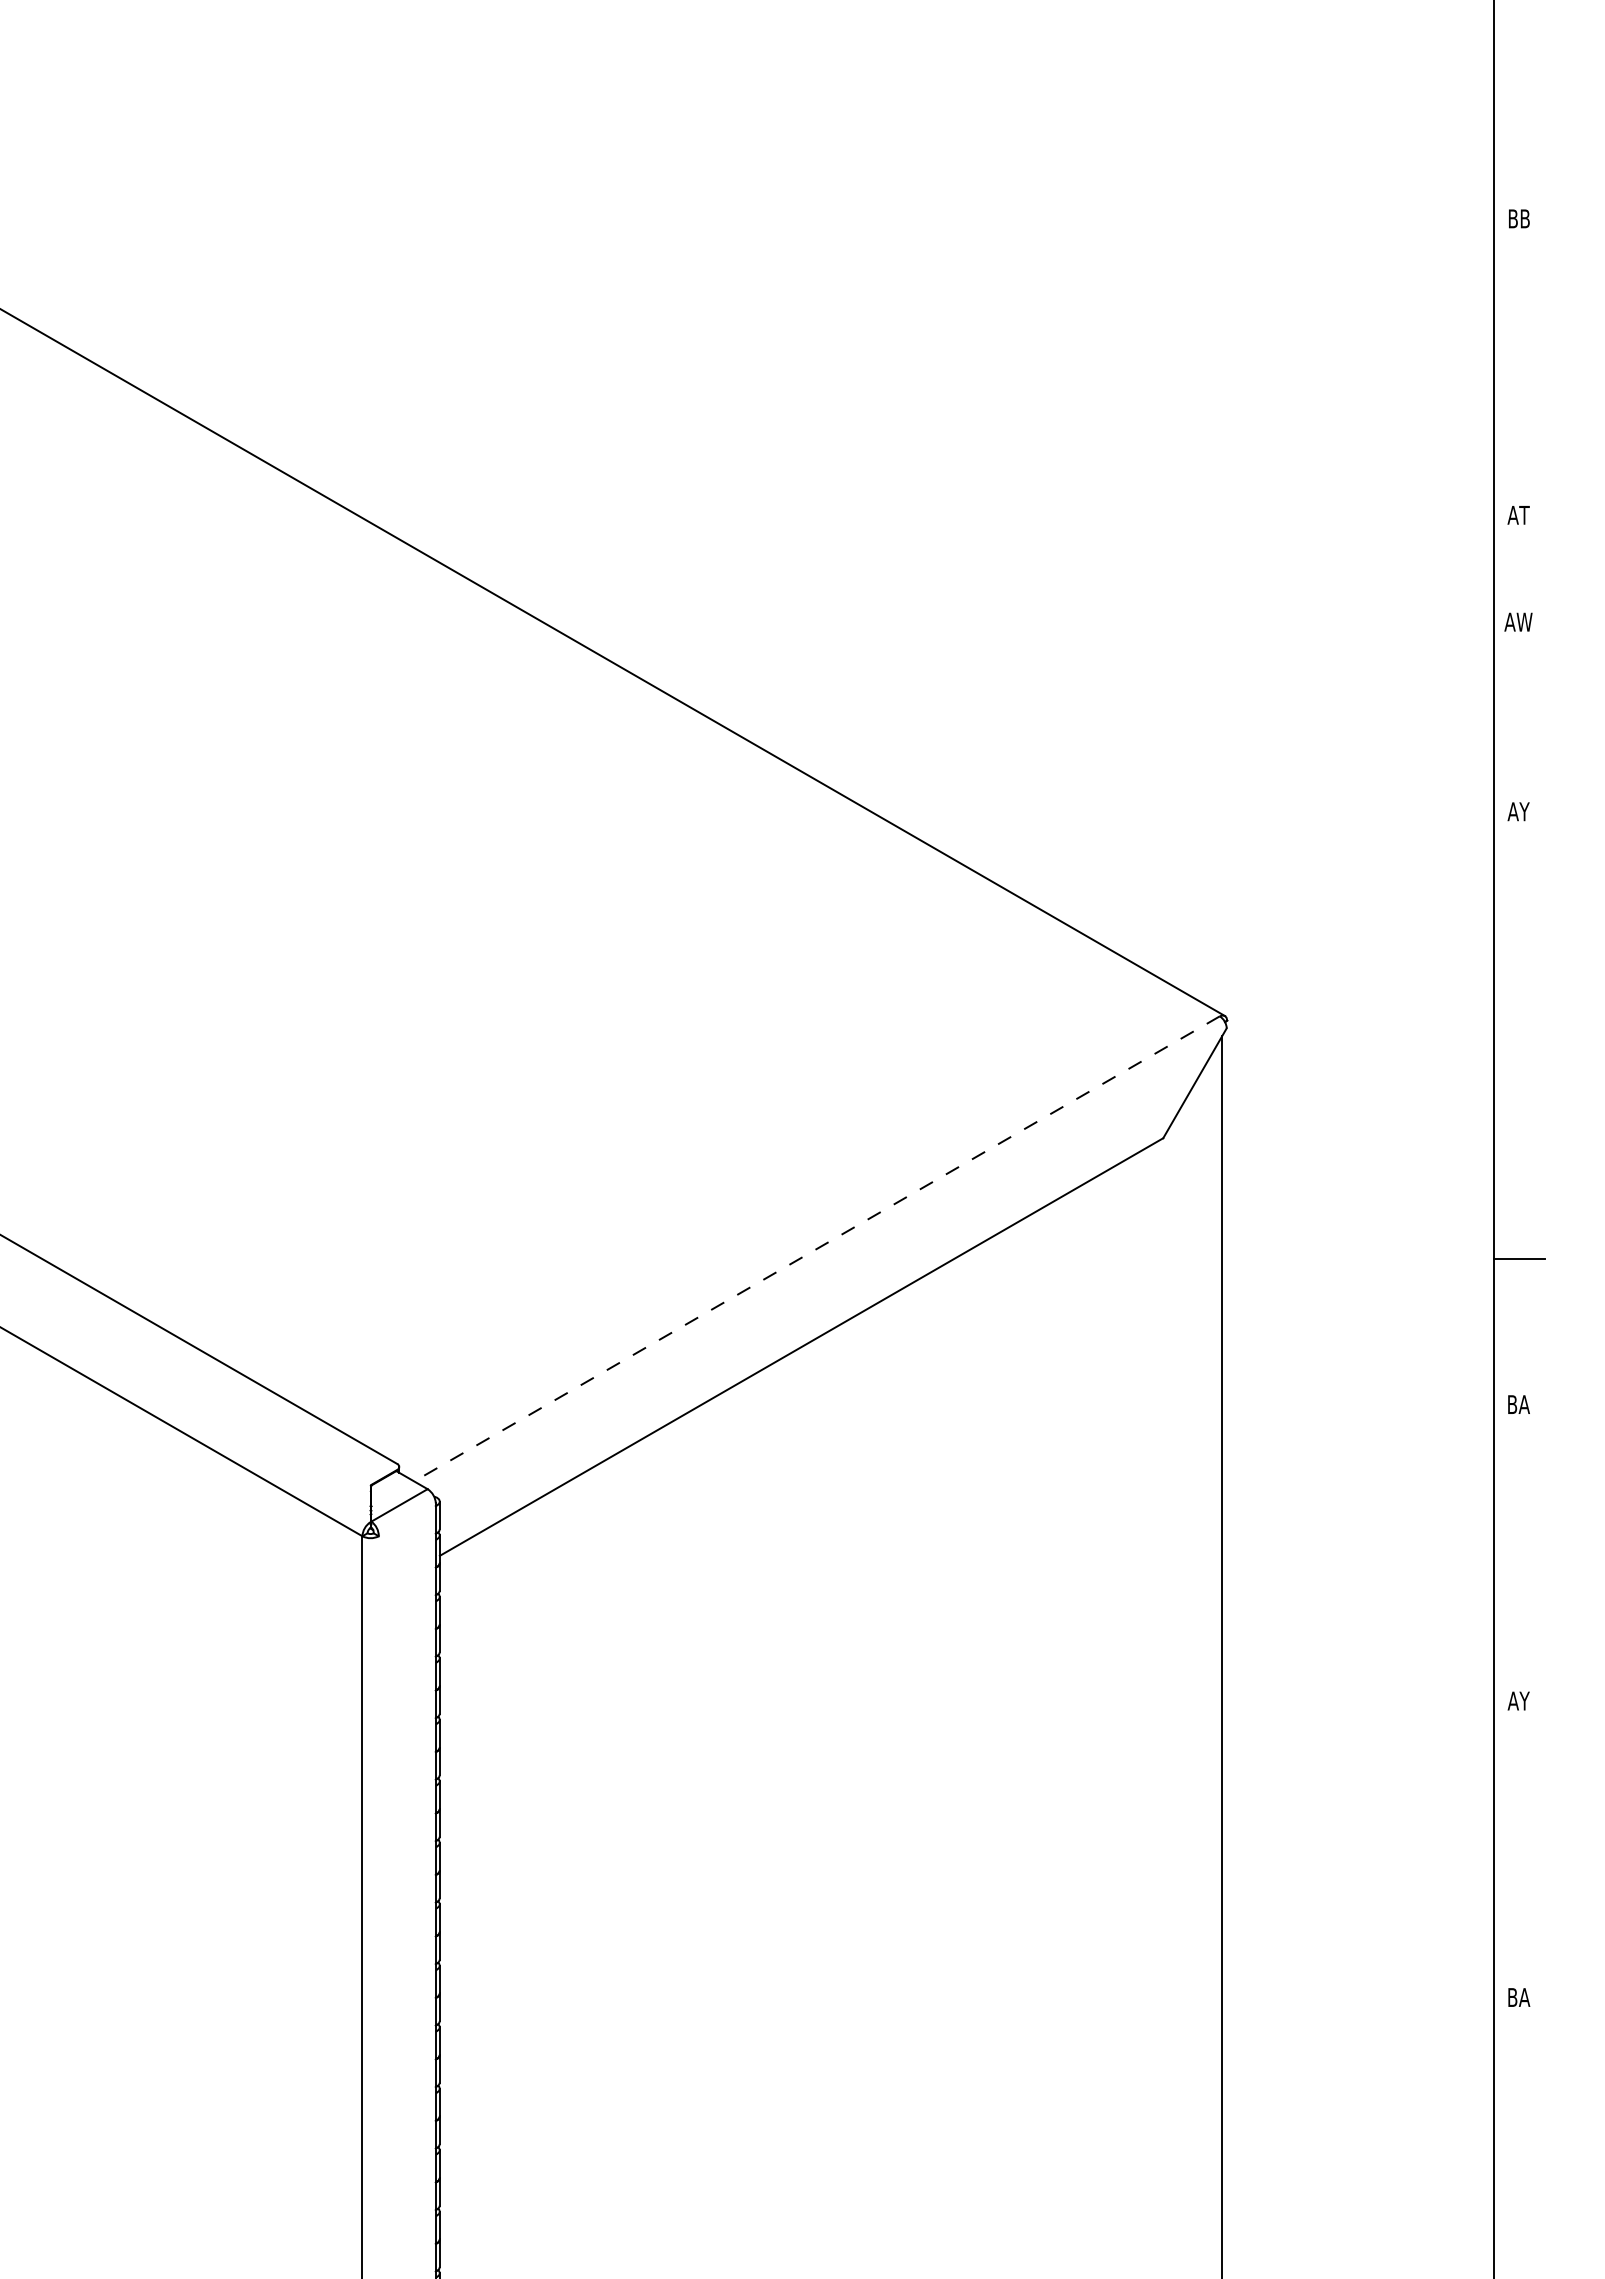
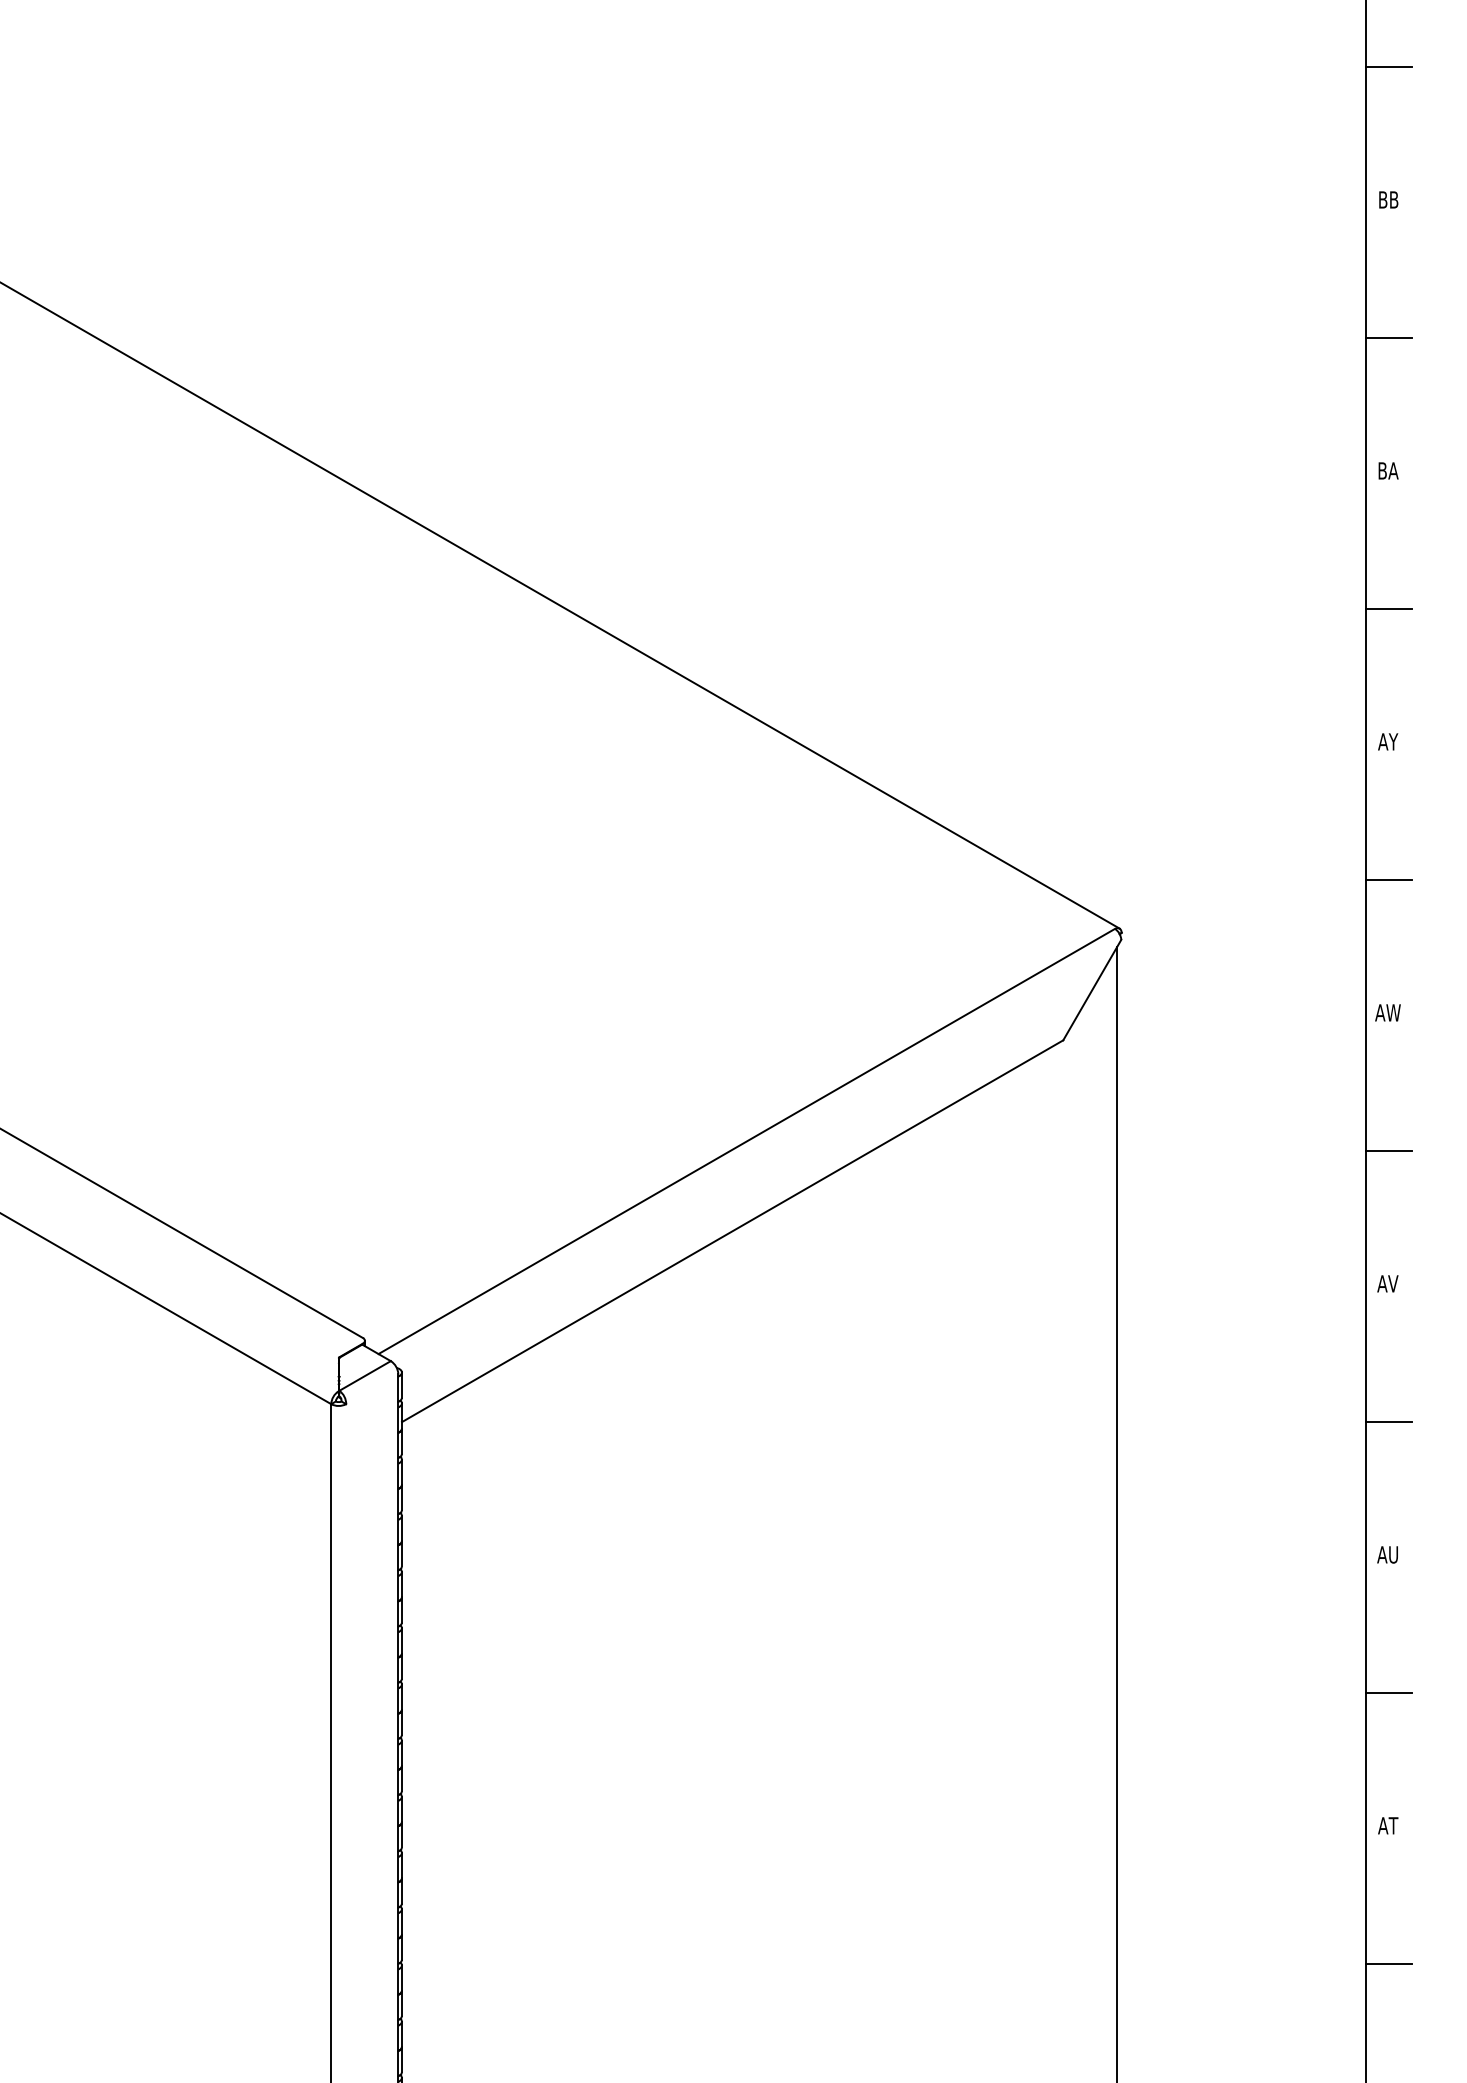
line: (1519, 73) -> (1388, 67), added
line: (1519, 369) -> (1388, 337), added
text: (1518, 515) -> (1387, 471), AT -> BA
text: (1518, 621) -> (1387, 1012), moved
line: (1519, 666) -> (1388, 609), added
line: (1519, 962) -> (1388, 879), added
line: (816, 1249) -> (746, 1142), dashed -> solid
text: (1517, 1404) -> (1387, 1283), BA -> AV
line: (1519, 1555) -> (1388, 1421), added
text: (1517, 1700) -> (1387, 1554), AY -> AU
line: (1519, 1852) -> (1388, 1693), added
text: (1518, 1997) -> (1387, 1825), BA -> AT
line: (1519, 2148) -> (1388, 1963), added

